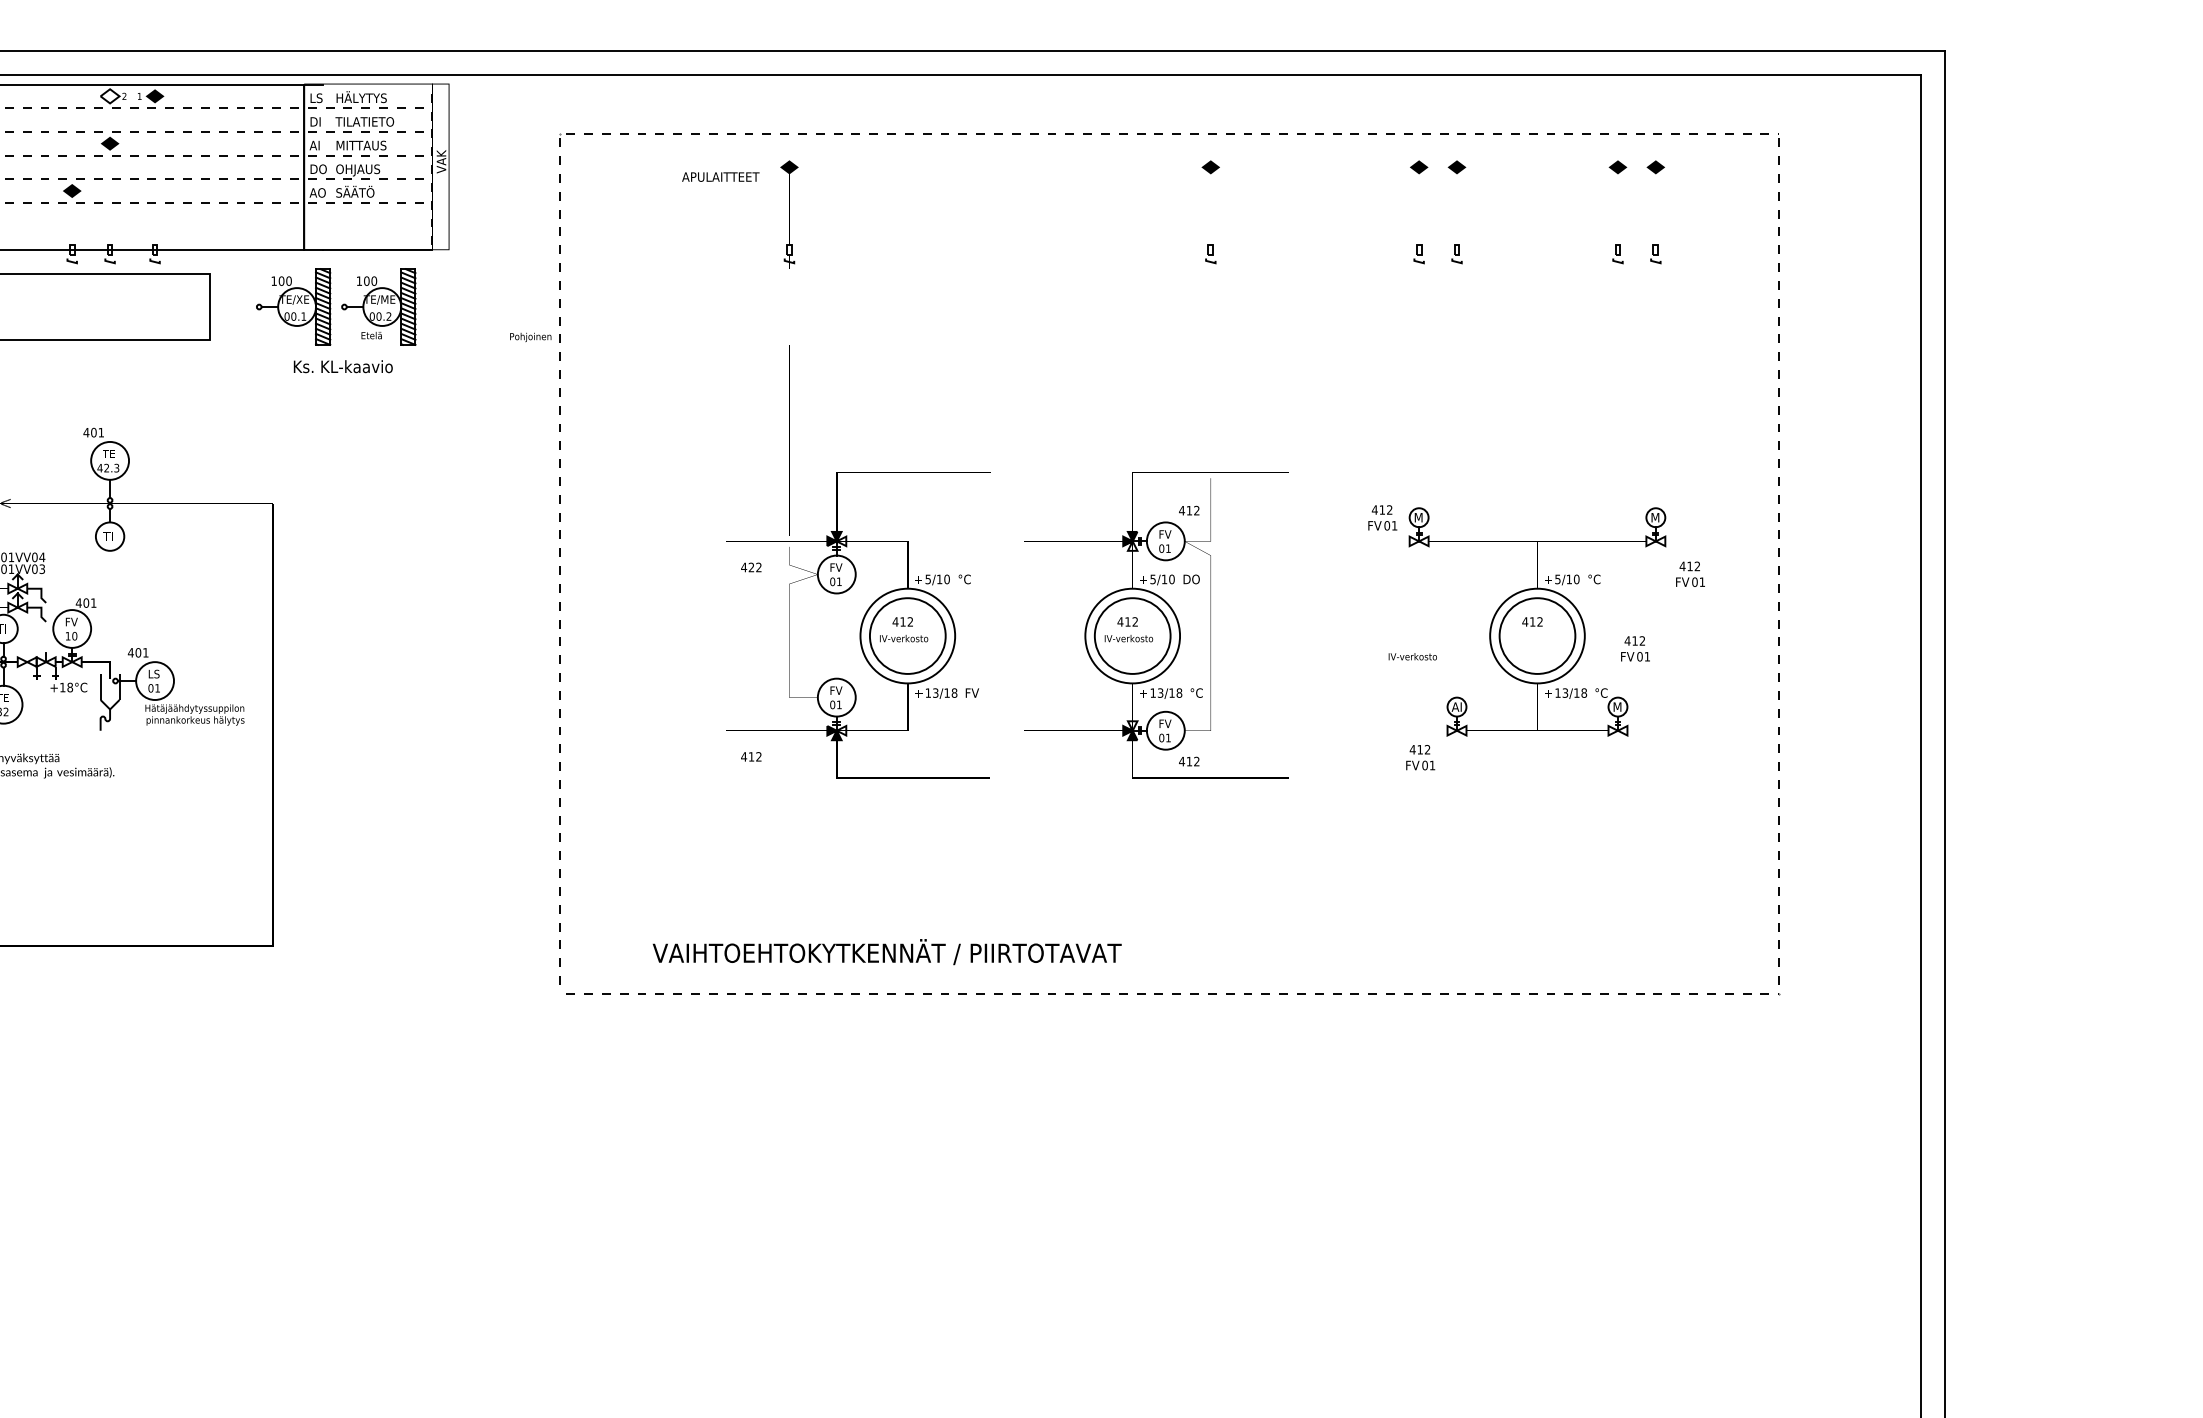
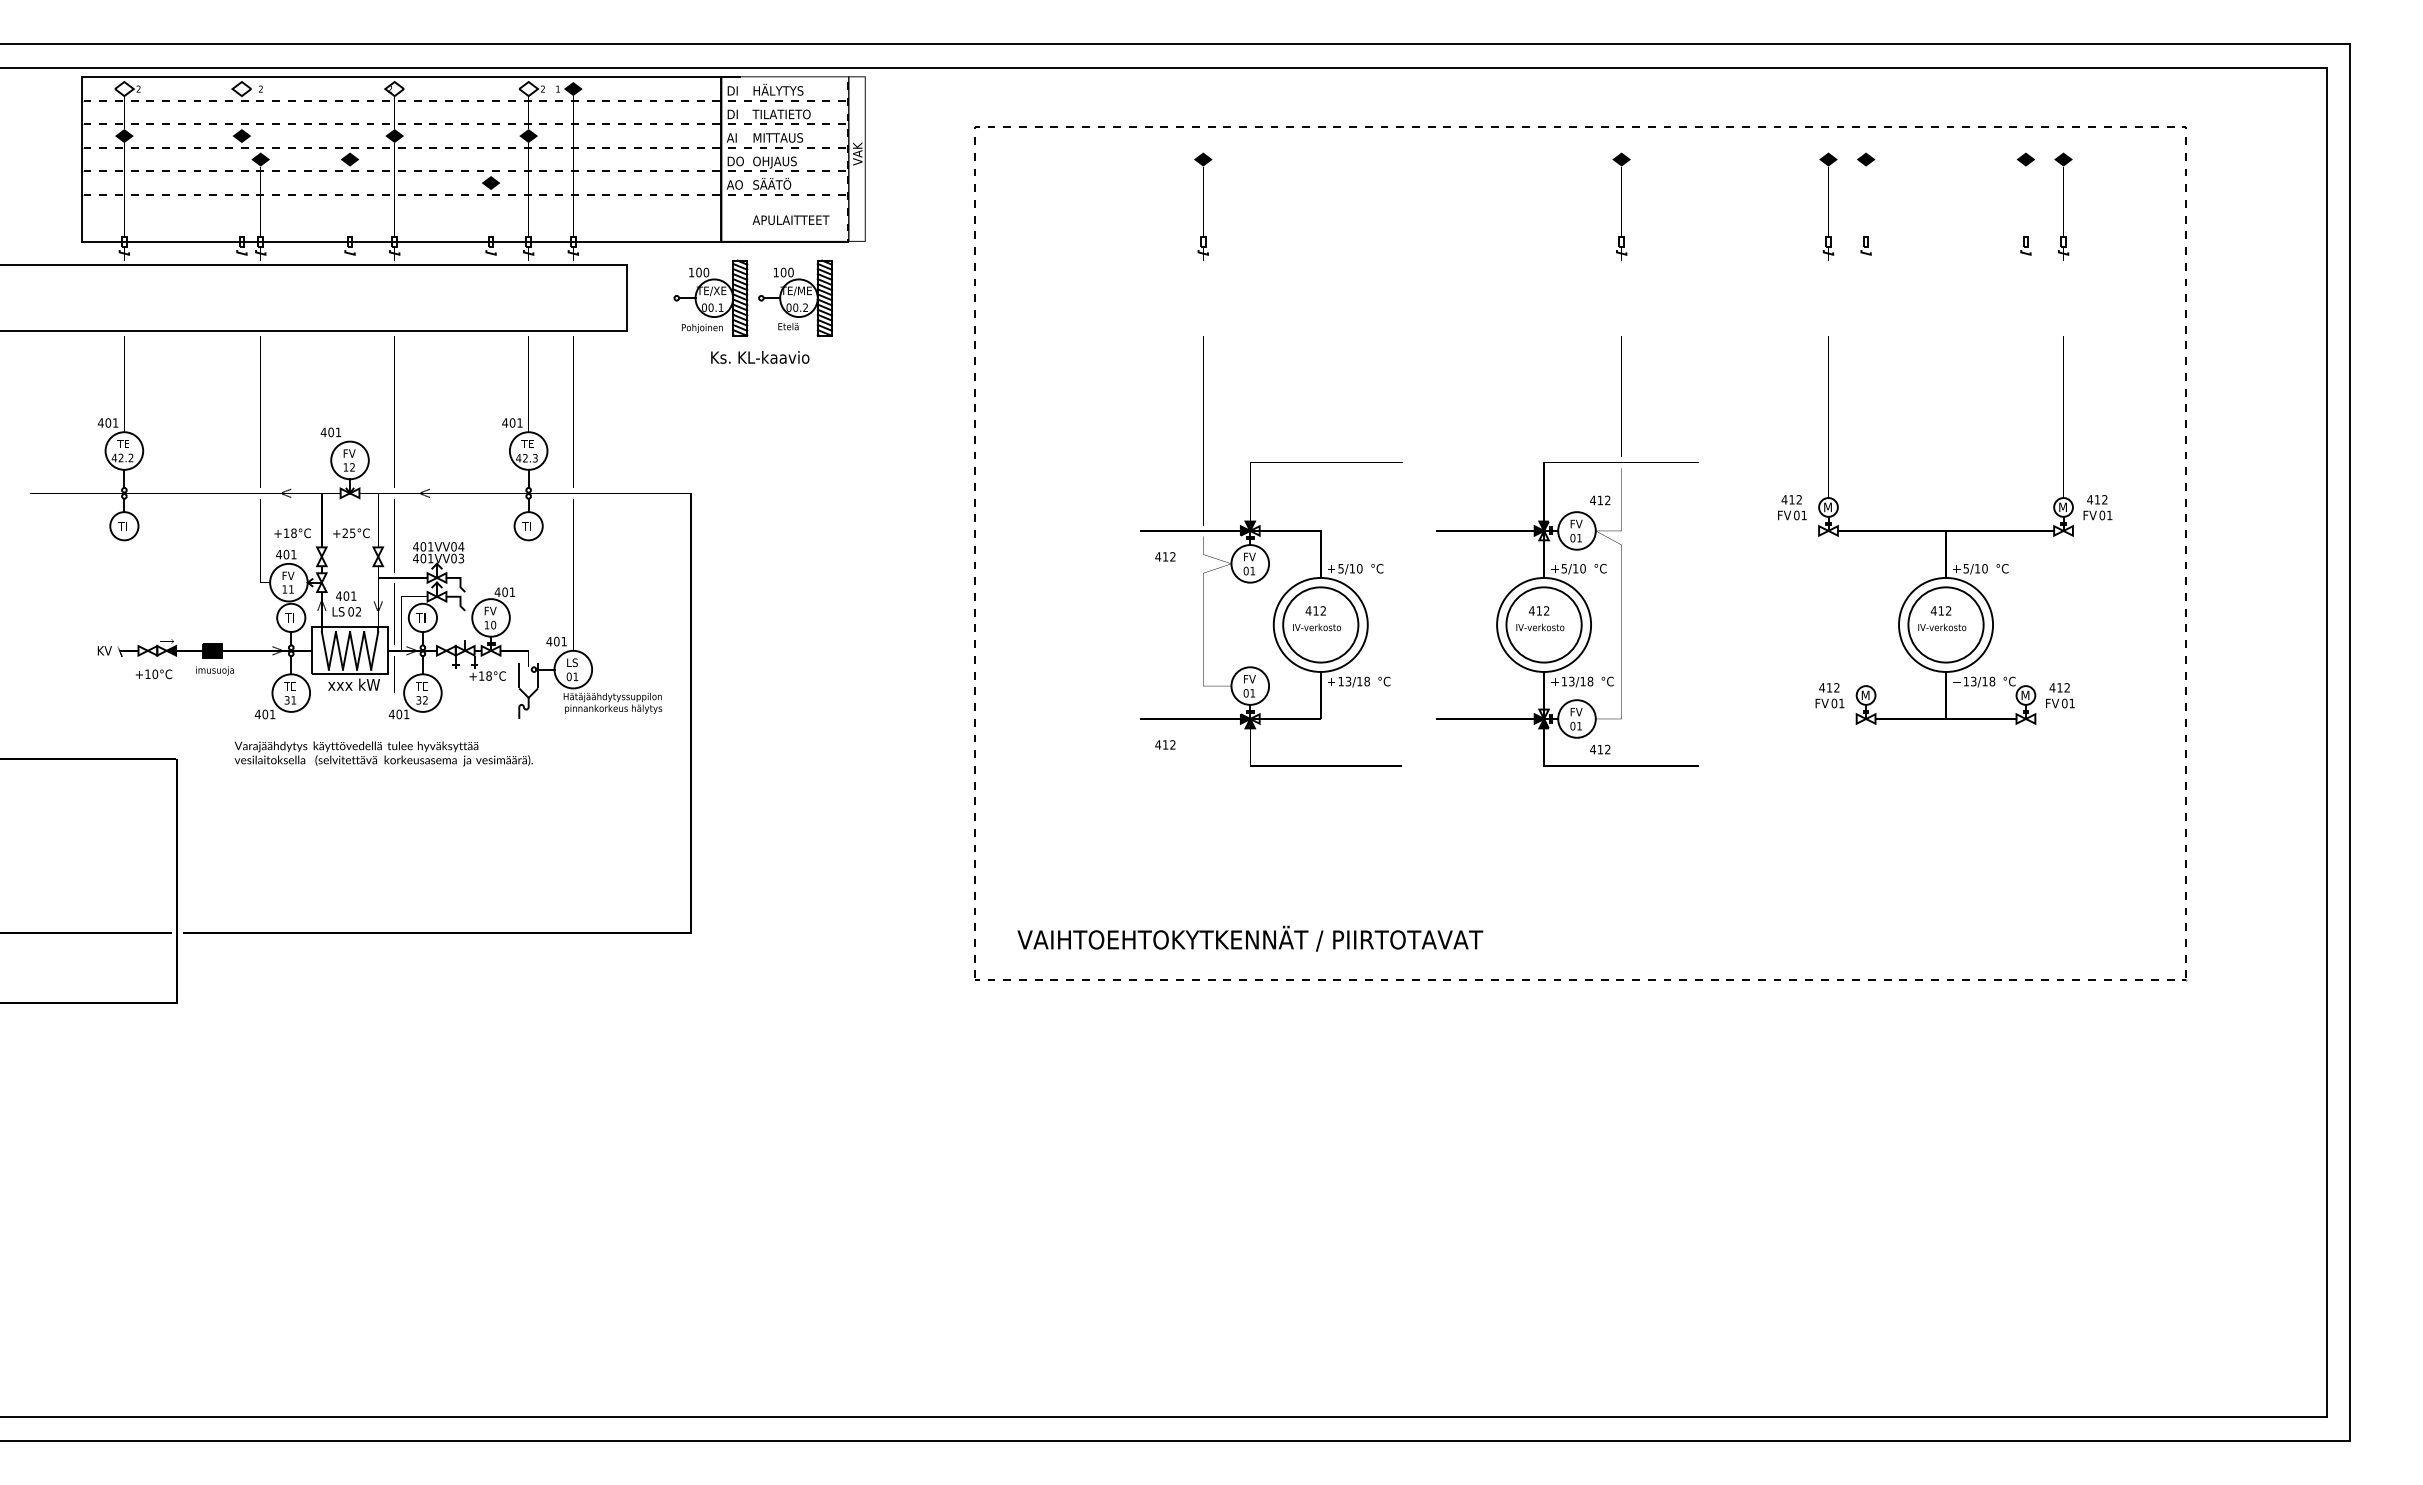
text: (317, 97) -> (734, 90), LS -> DI
text: (720, 176) -> (790, 219), moved
text: (530, 337) -> (702, 328), moved
text: (750, 567) -> (1164, 556), 422 -> 412
text: (1690, 574) -> (2097, 507), moved
text: (1191, 579) -> (1602, 568), DO -> °C
text: (1635, 648) -> (2060, 695), moved
text: (1413, 656) -> (1942, 627), moved
text: (971, 693) -> (1384, 681), FV -> °C
text: (1456, 707) -> (1865, 695), AI -> M
text: (1420, 757) -> (1829, 695), moved
text: (887, 951) -> (1250, 938), moved

